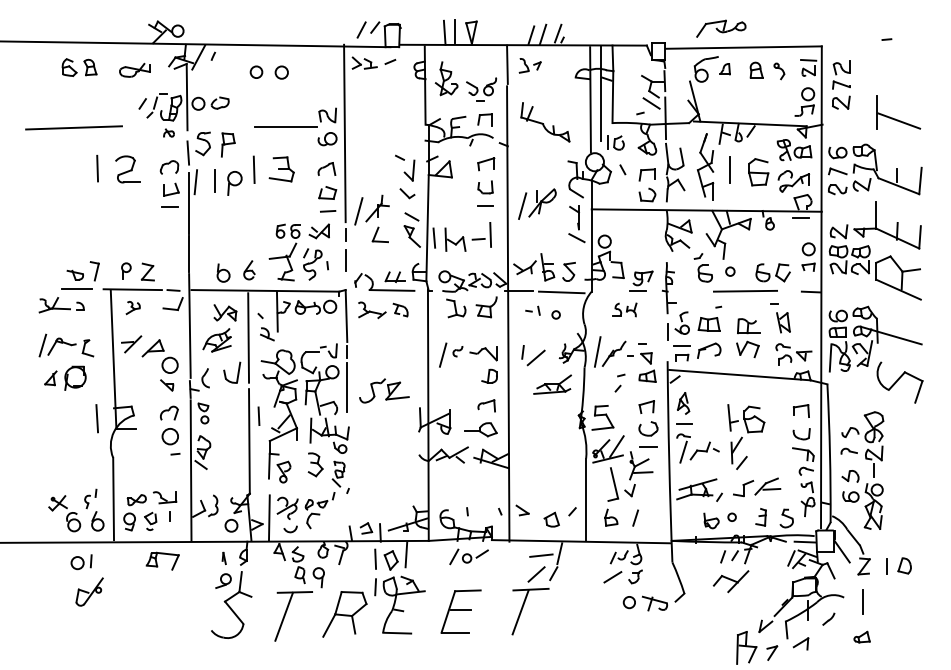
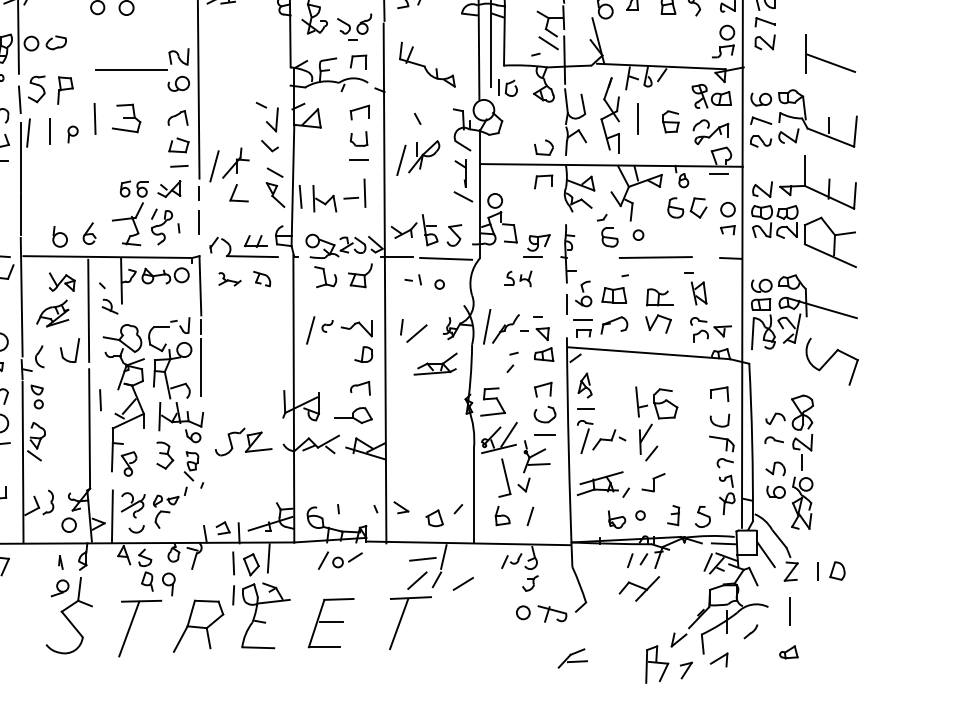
line: (622, 169) -> (417, 118), moved
part: (758, 172) -> (670, 121), size x0.7
part: (646, 174) -> (542, 181), moved
part: (234, 183) -> (72, 134), size x0.6
part: (772, 272) -> (686, 207), moved
part: (372, 310) -> (230, 279), size x0.7
part: (384, 390) -> (243, 441), moved
part: (767, 486) -> (572, 658), moved
line: (612, 577) -> (462, 584), moved

